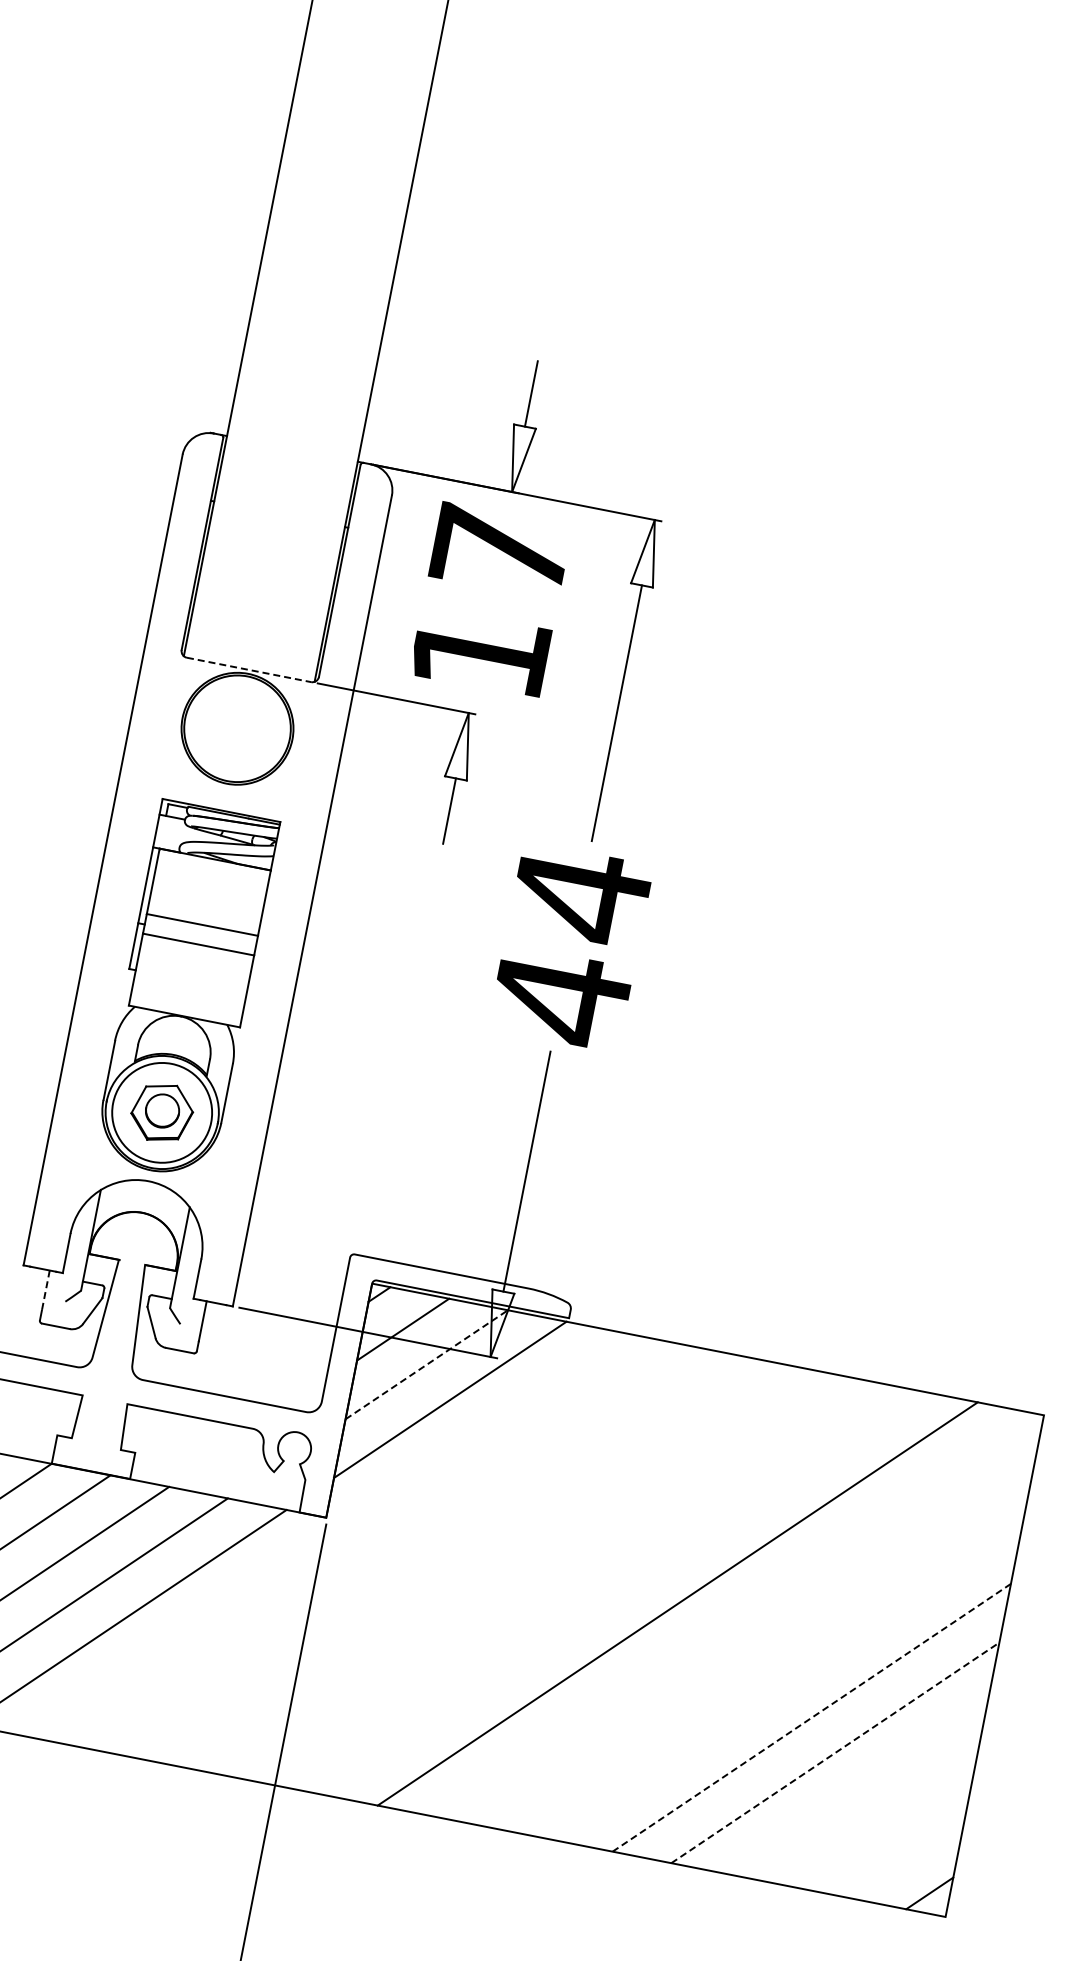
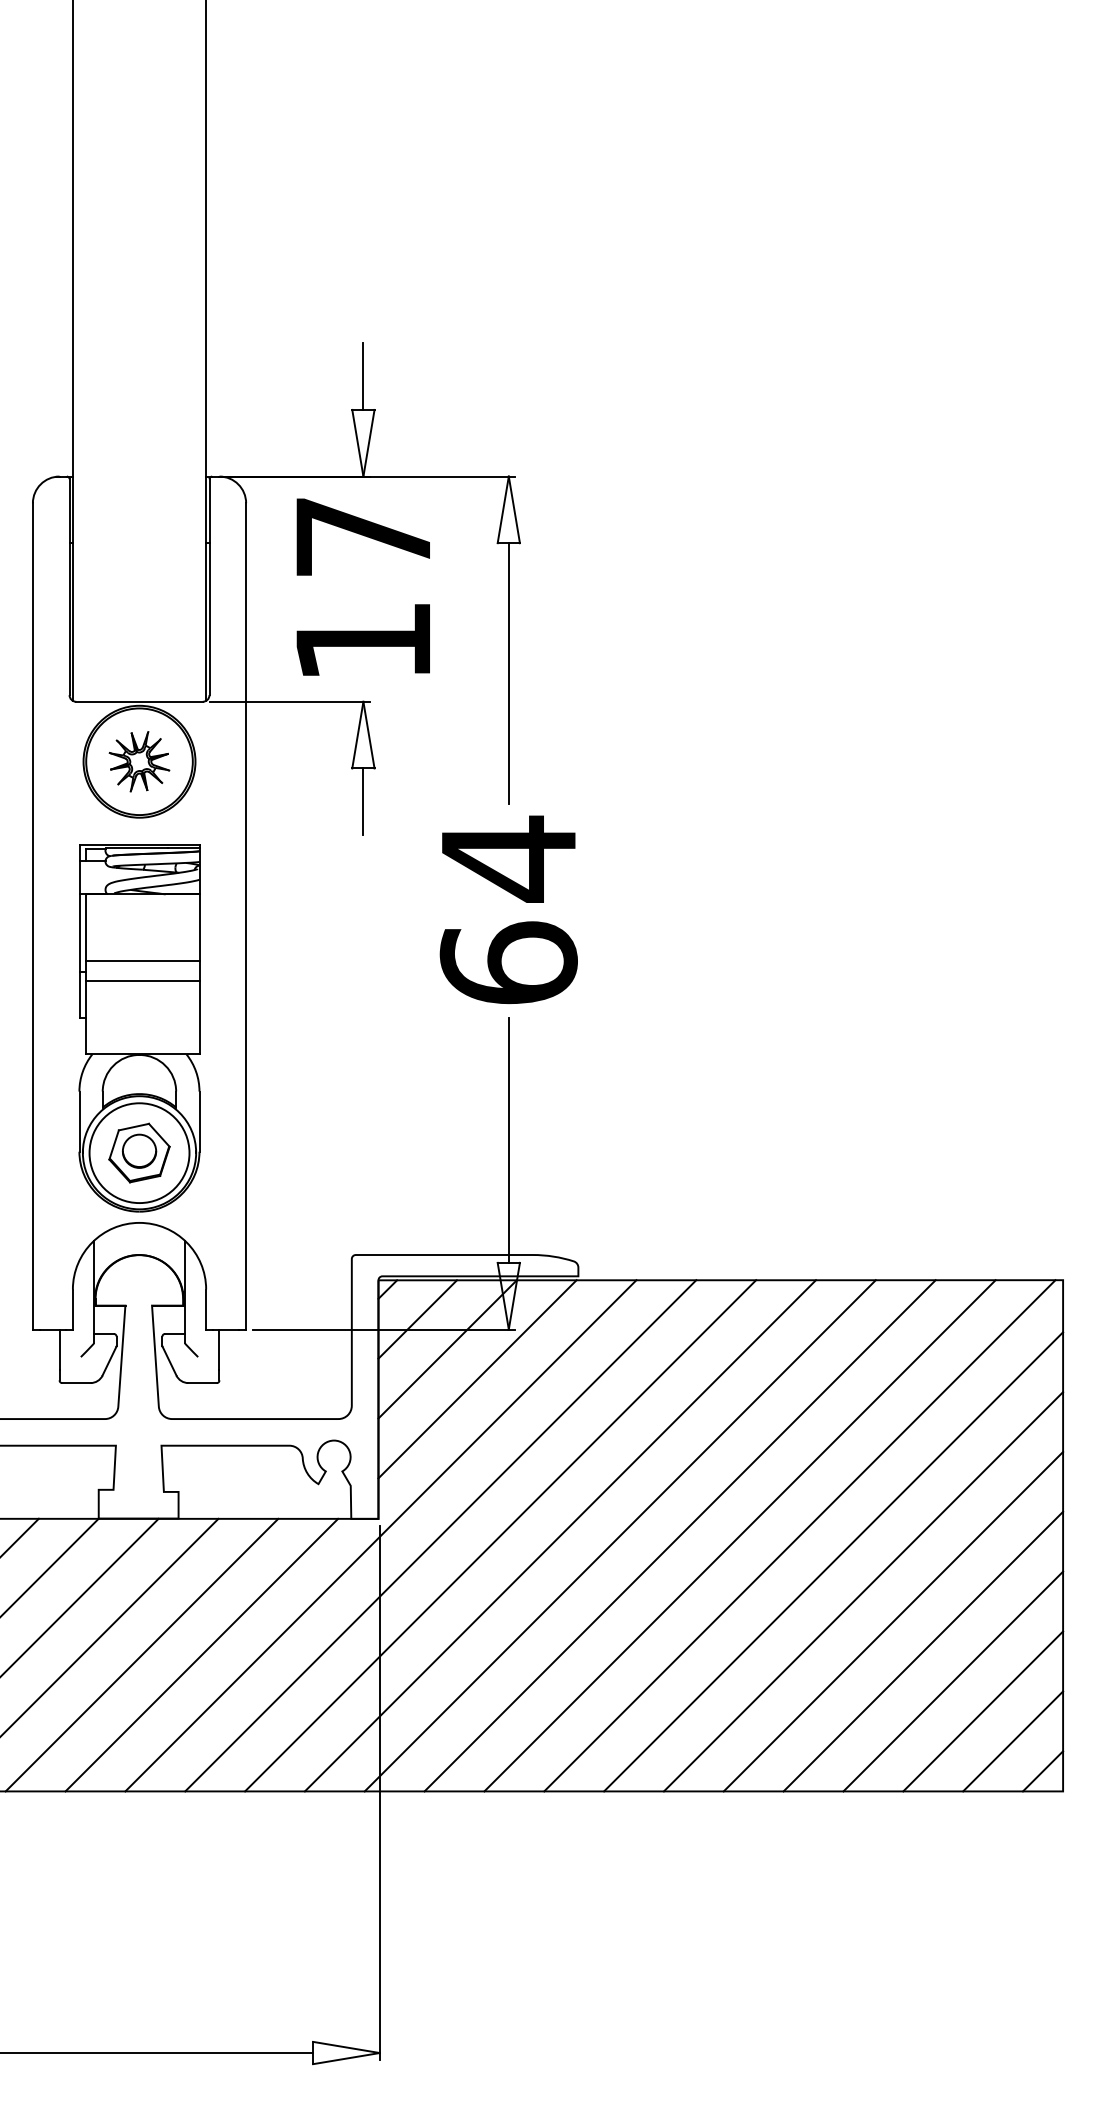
line: (250, 669) -> (140, 701), dashed -> solid
part: (237, 728) -> (139, 761), added
text: (560, 997) -> (508, 963), 44 -> 64
line: (45, 1291) -> (59, 1350), dashed -> solid
line: (426, 1364) -> (447, 1349), dashed -> solid
line: (325, 1534) -> (380, 1535), added
line: (383, 1545) -> (440, 1535), added
line: (442, 1557) -> (500, 1535), added
line: (501, 1569) -> (560, 1535), added
line: (559, 1580) -> (619, 1535), added
line: (618, 1592) -> (679, 1535), added
line: (736, 1615) -> (799, 1535), added
line: (764, 1647) -> (833, 1561), added
line: (788, 1682) -> (863, 1591), added
line: (811, 1717) -> (893, 1621), dashed -> solid
line: (835, 1752) -> (923, 1651), dashed -> solid
line: (859, 1788) -> (953, 1681), added
line: (882, 1823) -> (983, 1711), added
line: (906, 1858) -> (1013, 1741), added

